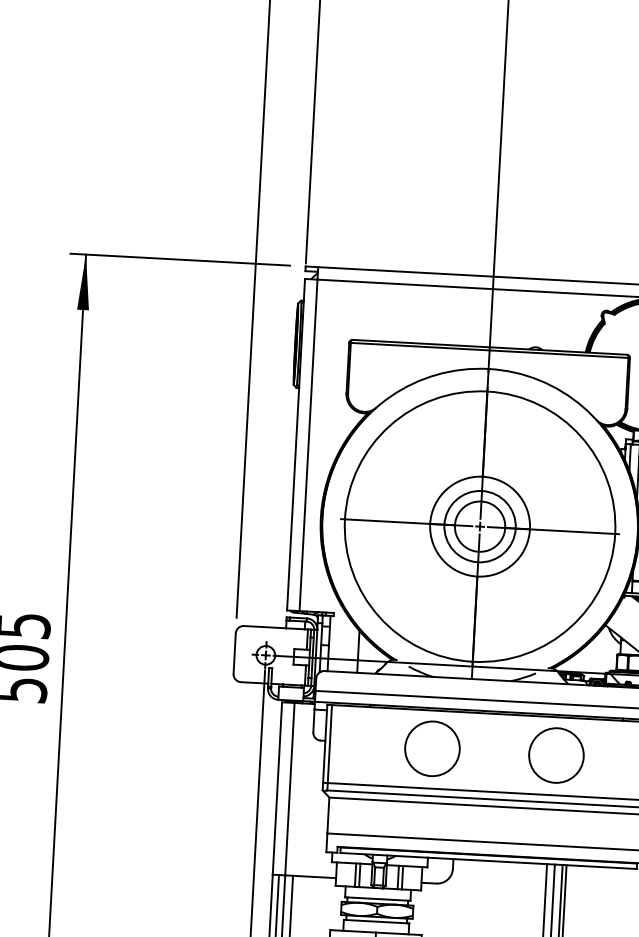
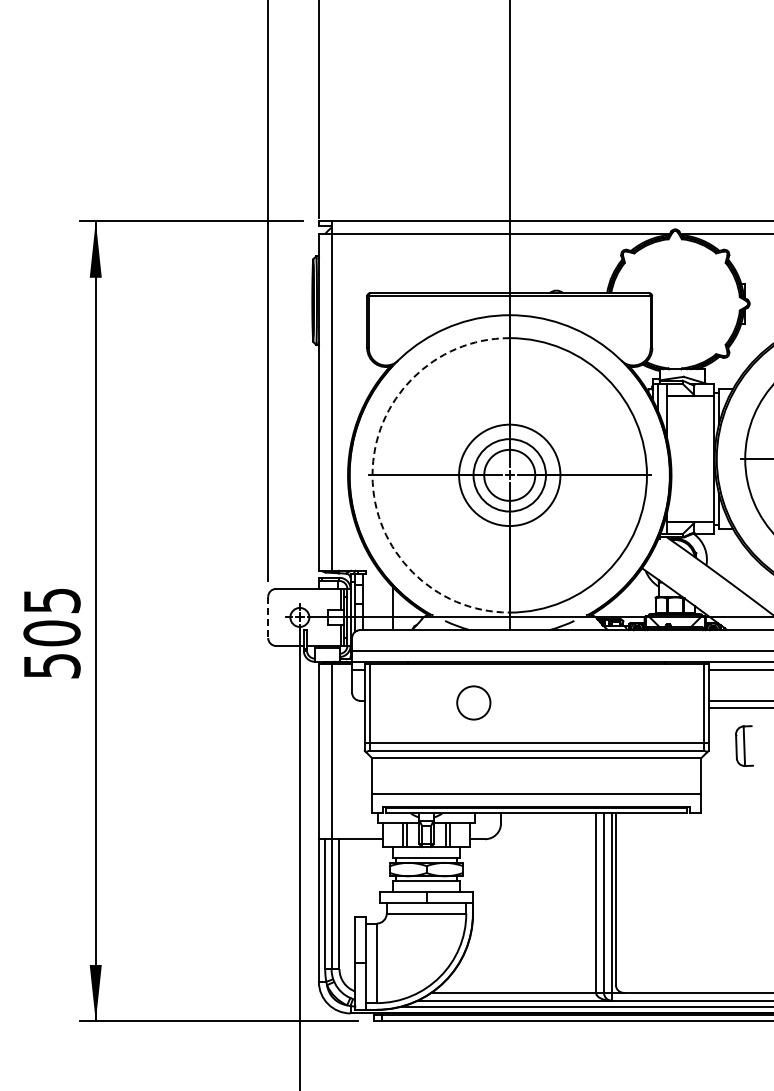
arc: (344, 519) -> (372, 475), solid -> dashed
line: (234, 653) -> (268, 617), solid -> dashed
circle: (432, 748) -> (473, 702), size x0.6
circle: (556, 755) -> (599, 702), removed

